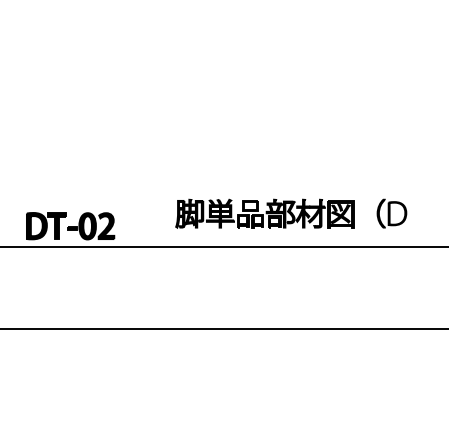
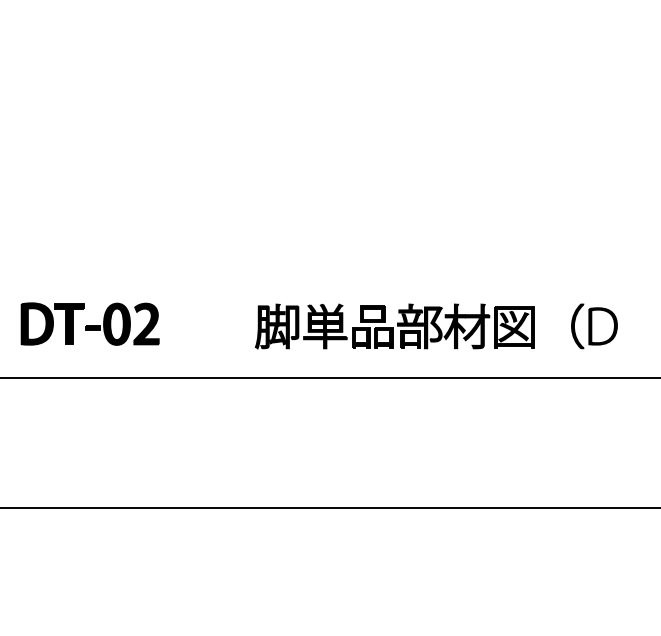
part: (70, 226) -> (90, 324), moved

